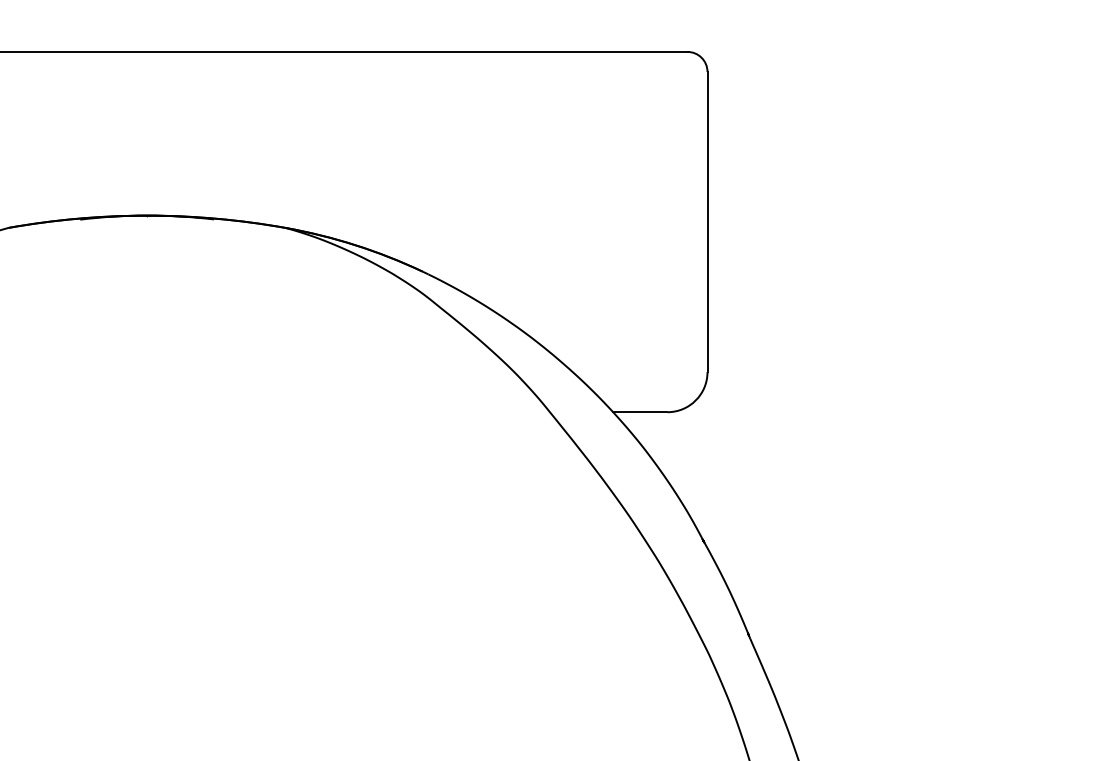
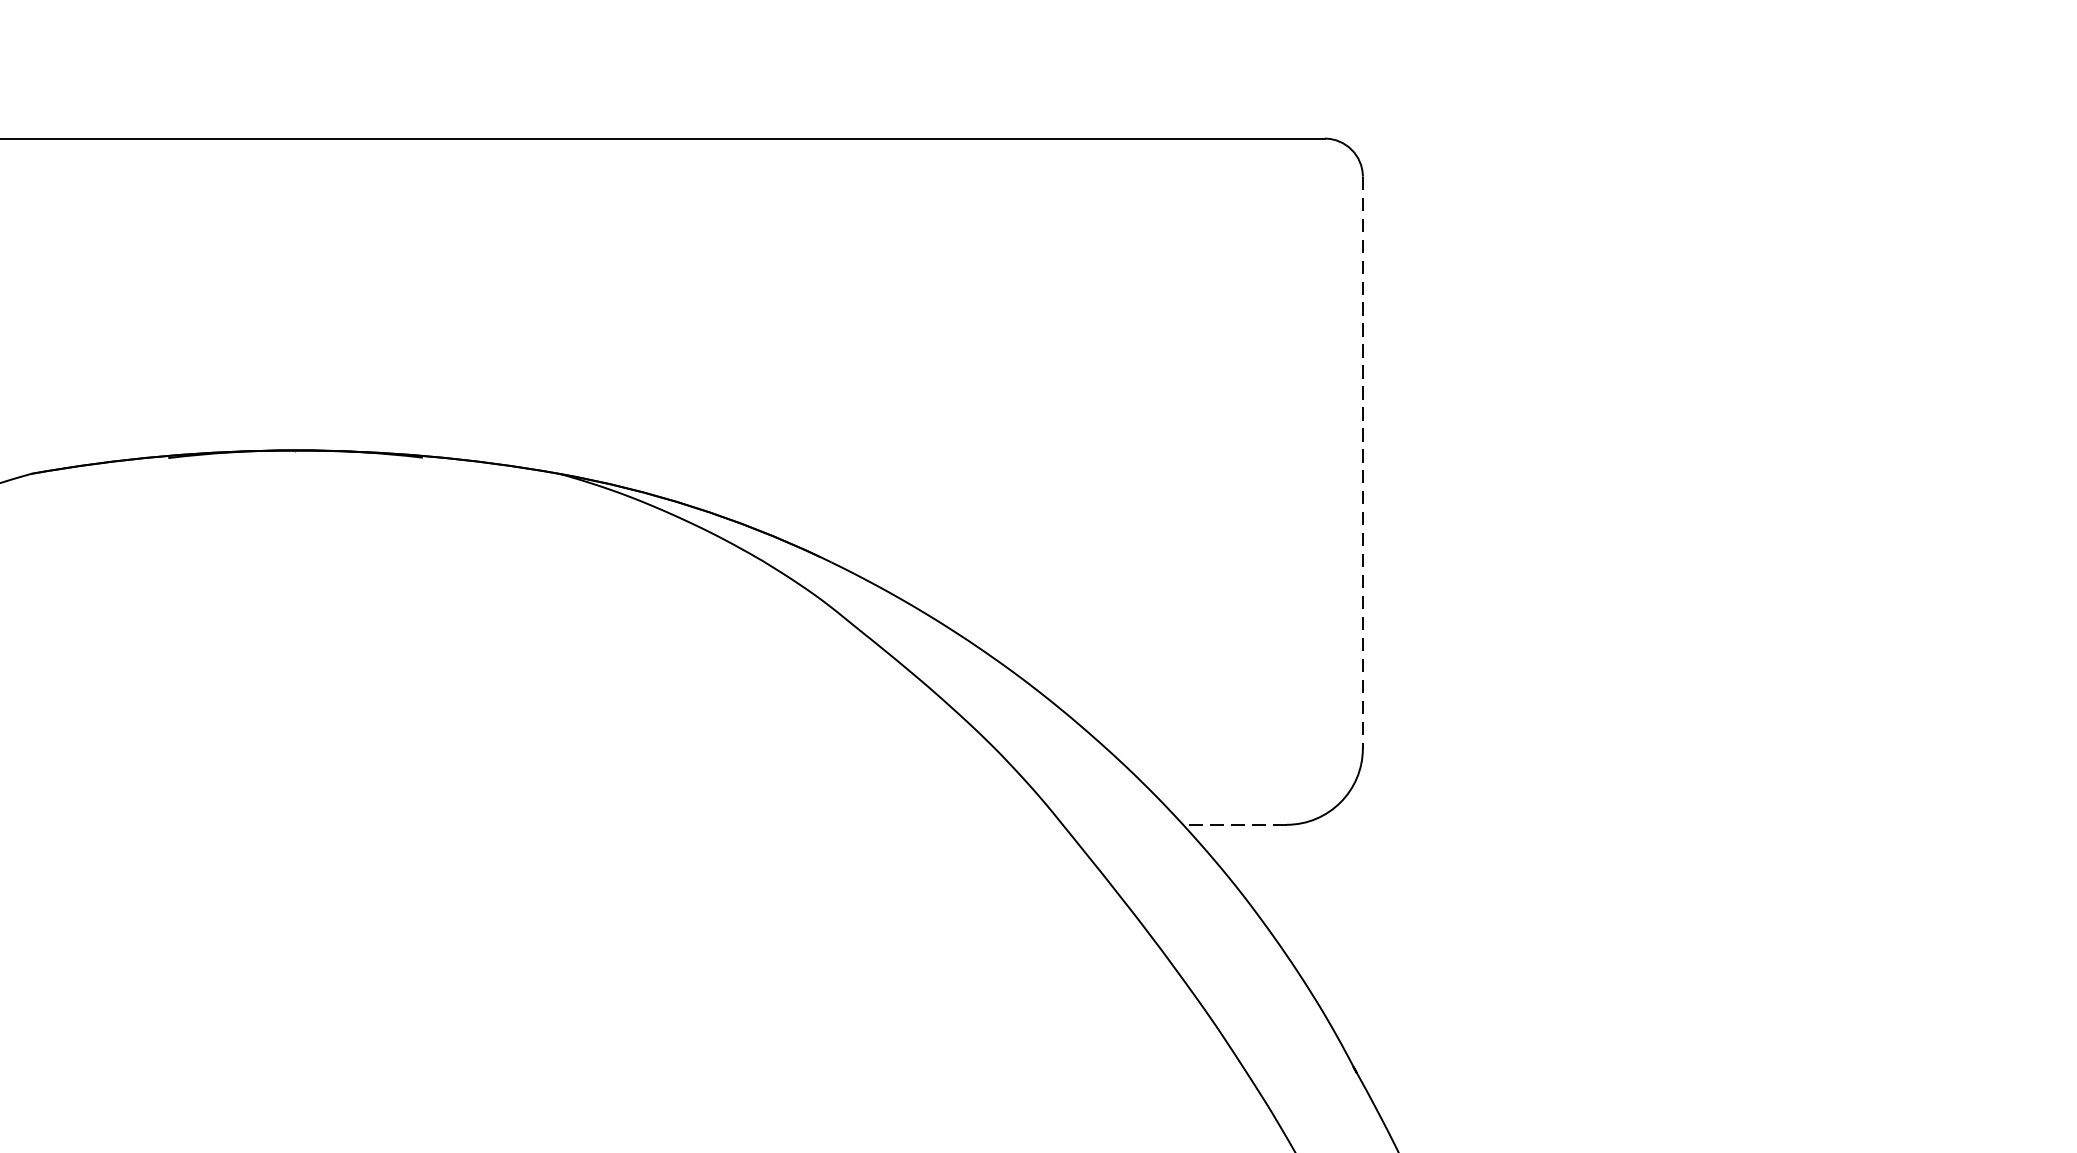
line: (707, 222) -> (1362, 463), solid -> dashed
line: (639, 412) -> (1233, 825), solid -> dashed

